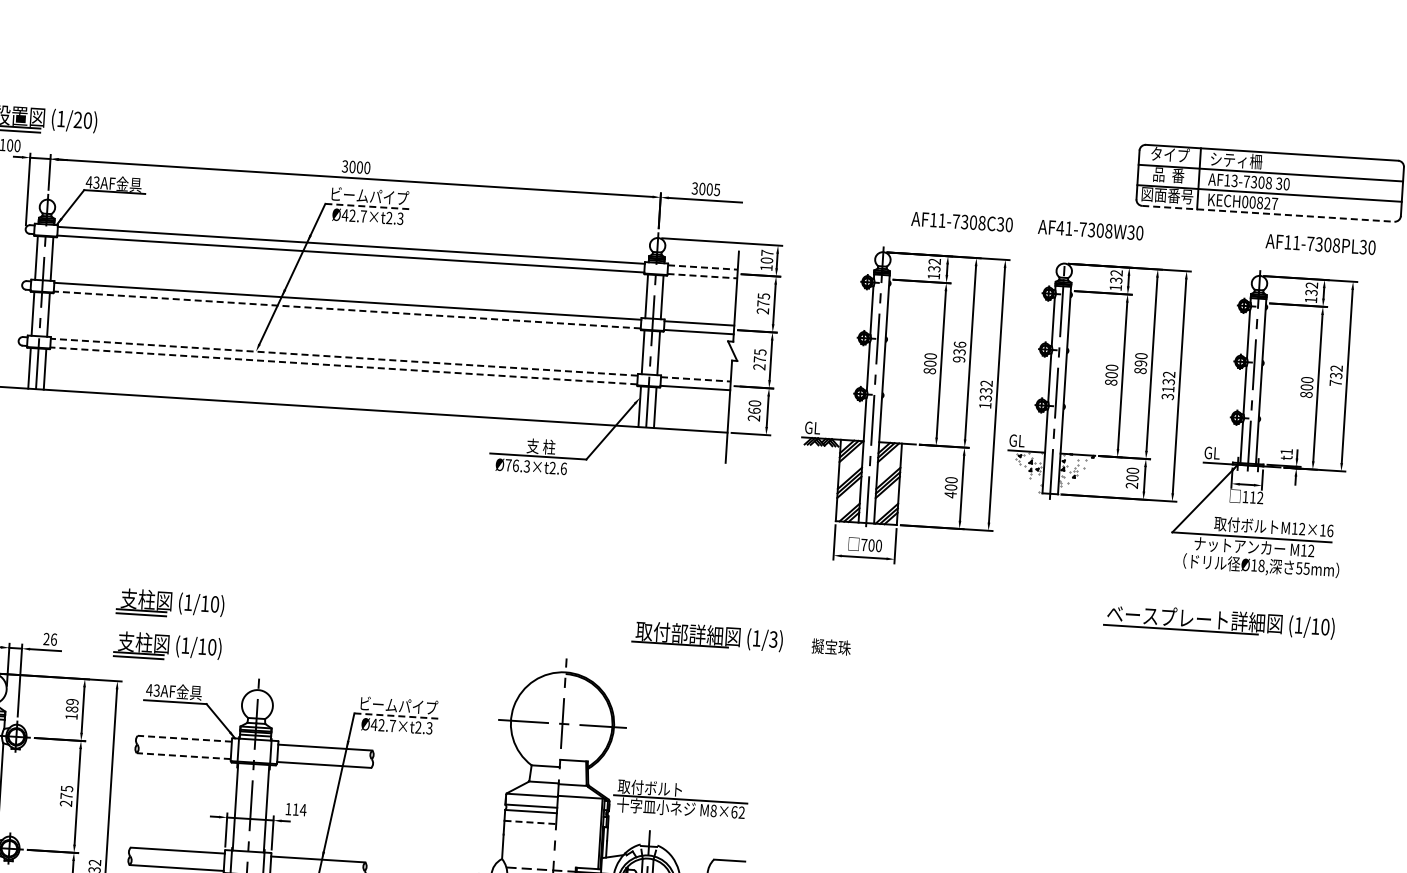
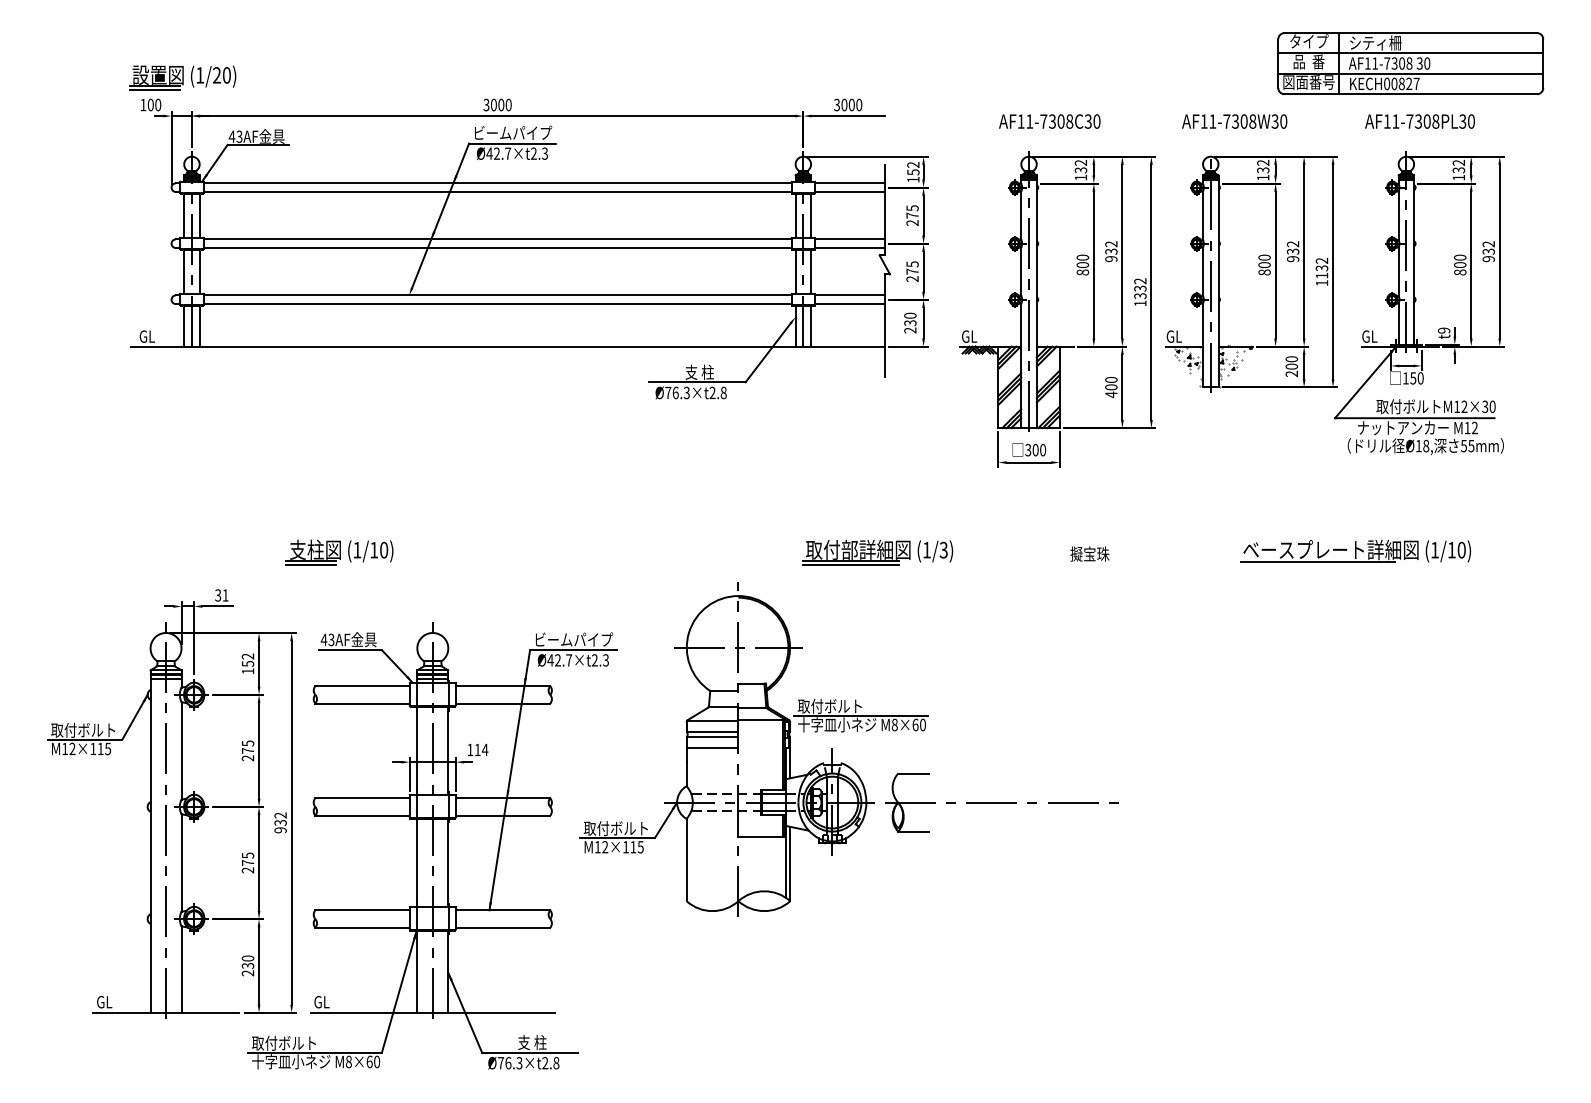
text: (1235, 180) -> (1375, 63), AF13-7308 -> AF11-7308
text: (717, 189) -> (859, 104), 3005 -> 3000
line: (368, 206) -> (512, 143), dashed -> solid
line: (1268, 214) -> (1411, 94), dashed -> solid
text: (961, 221) -> (1049, 121), moved
text: (1059, 228) -> (1203, 121), AF41-7308W30 -> AF11-7308W30
text: (1320, 244) -> (1419, 121), moved
text: (767, 256) -> (913, 168), 107 -> 152
line: (702, 267) -> (849, 183), dashed -> solid
line: (701, 276) -> (849, 192), dashed -> solid
line: (347, 310) -> (497, 248), dashed -> solid
text: (960, 344) -> (1111, 244), 936 -> 932
line: (344, 357) -> (497, 295), dashed -> solid
text: (1141, 363) -> (1293, 251), 890 -> 932
line: (343, 366) -> (497, 304), dashed -> solid
line: (695, 379) -> (849, 295), dashed -> solid
text: (1335, 383) -> (1488, 259), 732 -> 932
text: (1167, 397) -> (1321, 283), 3132 -> 1132
text: (754, 411) -> (910, 323), 260 -> 230
text: (1286, 451) -> (1443, 330), t1 -> t9
text: (563, 468) -> (723, 392), Ø76.3×t2.6 -> Ø76.3×t2.8
text: (1256, 497) -> (1416, 378), 112 -> 150
text: (1326, 530) -> (1488, 406), M12×16 -> M12×30
text: (864, 544) -> (1028, 449), 700 -> 300
part: (1219, 620) -> (1355, 550), moved
text: (49, 639) -> (221, 595), 26 -> 31
part: (167, 646) -> (339, 595), removed
text: (830, 646) -> (1089, 553), moved
line: (679, 648) -> (850, 565), added
text: (71, 705) -> (247, 660), 189 -> 152
line: (397, 716) -> (573, 650), dashed -> solid
line: (183, 739) -> (361, 686), dashed -> solid
line: (182, 755) -> (361, 703), dashed -> solid
text: (741, 813) -> (922, 725), M8×62 -> M8×60
line: (530, 821) -> (712, 747), dashed -> solid

